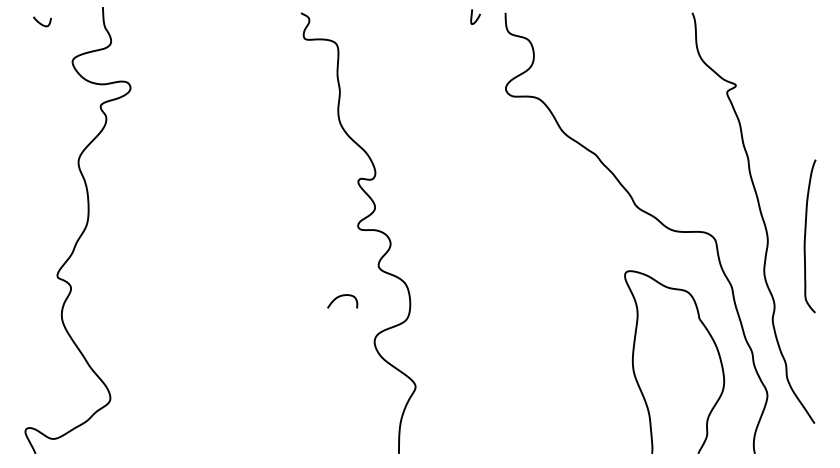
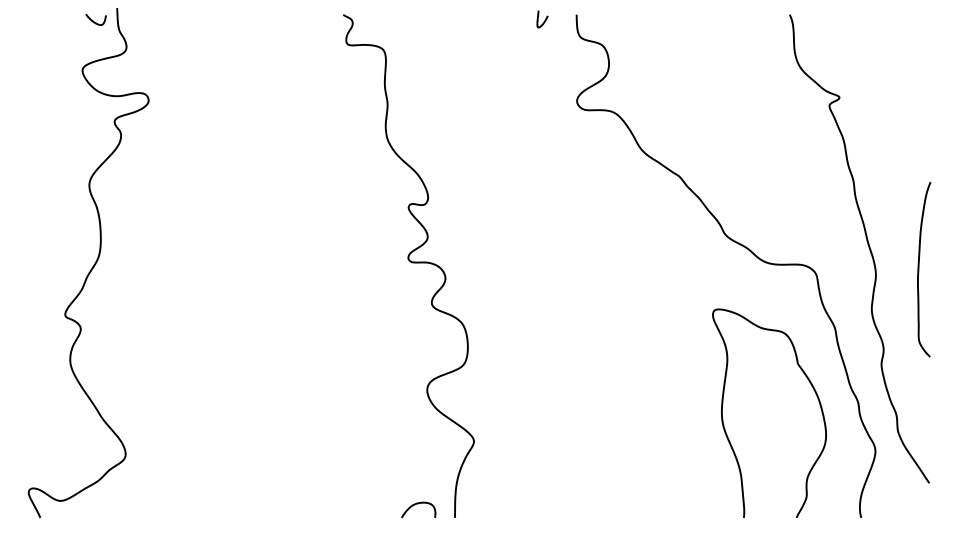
curve: (40, 22) -> (93, 20), moved
curve: (342, 296) -> (418, 504), moved

